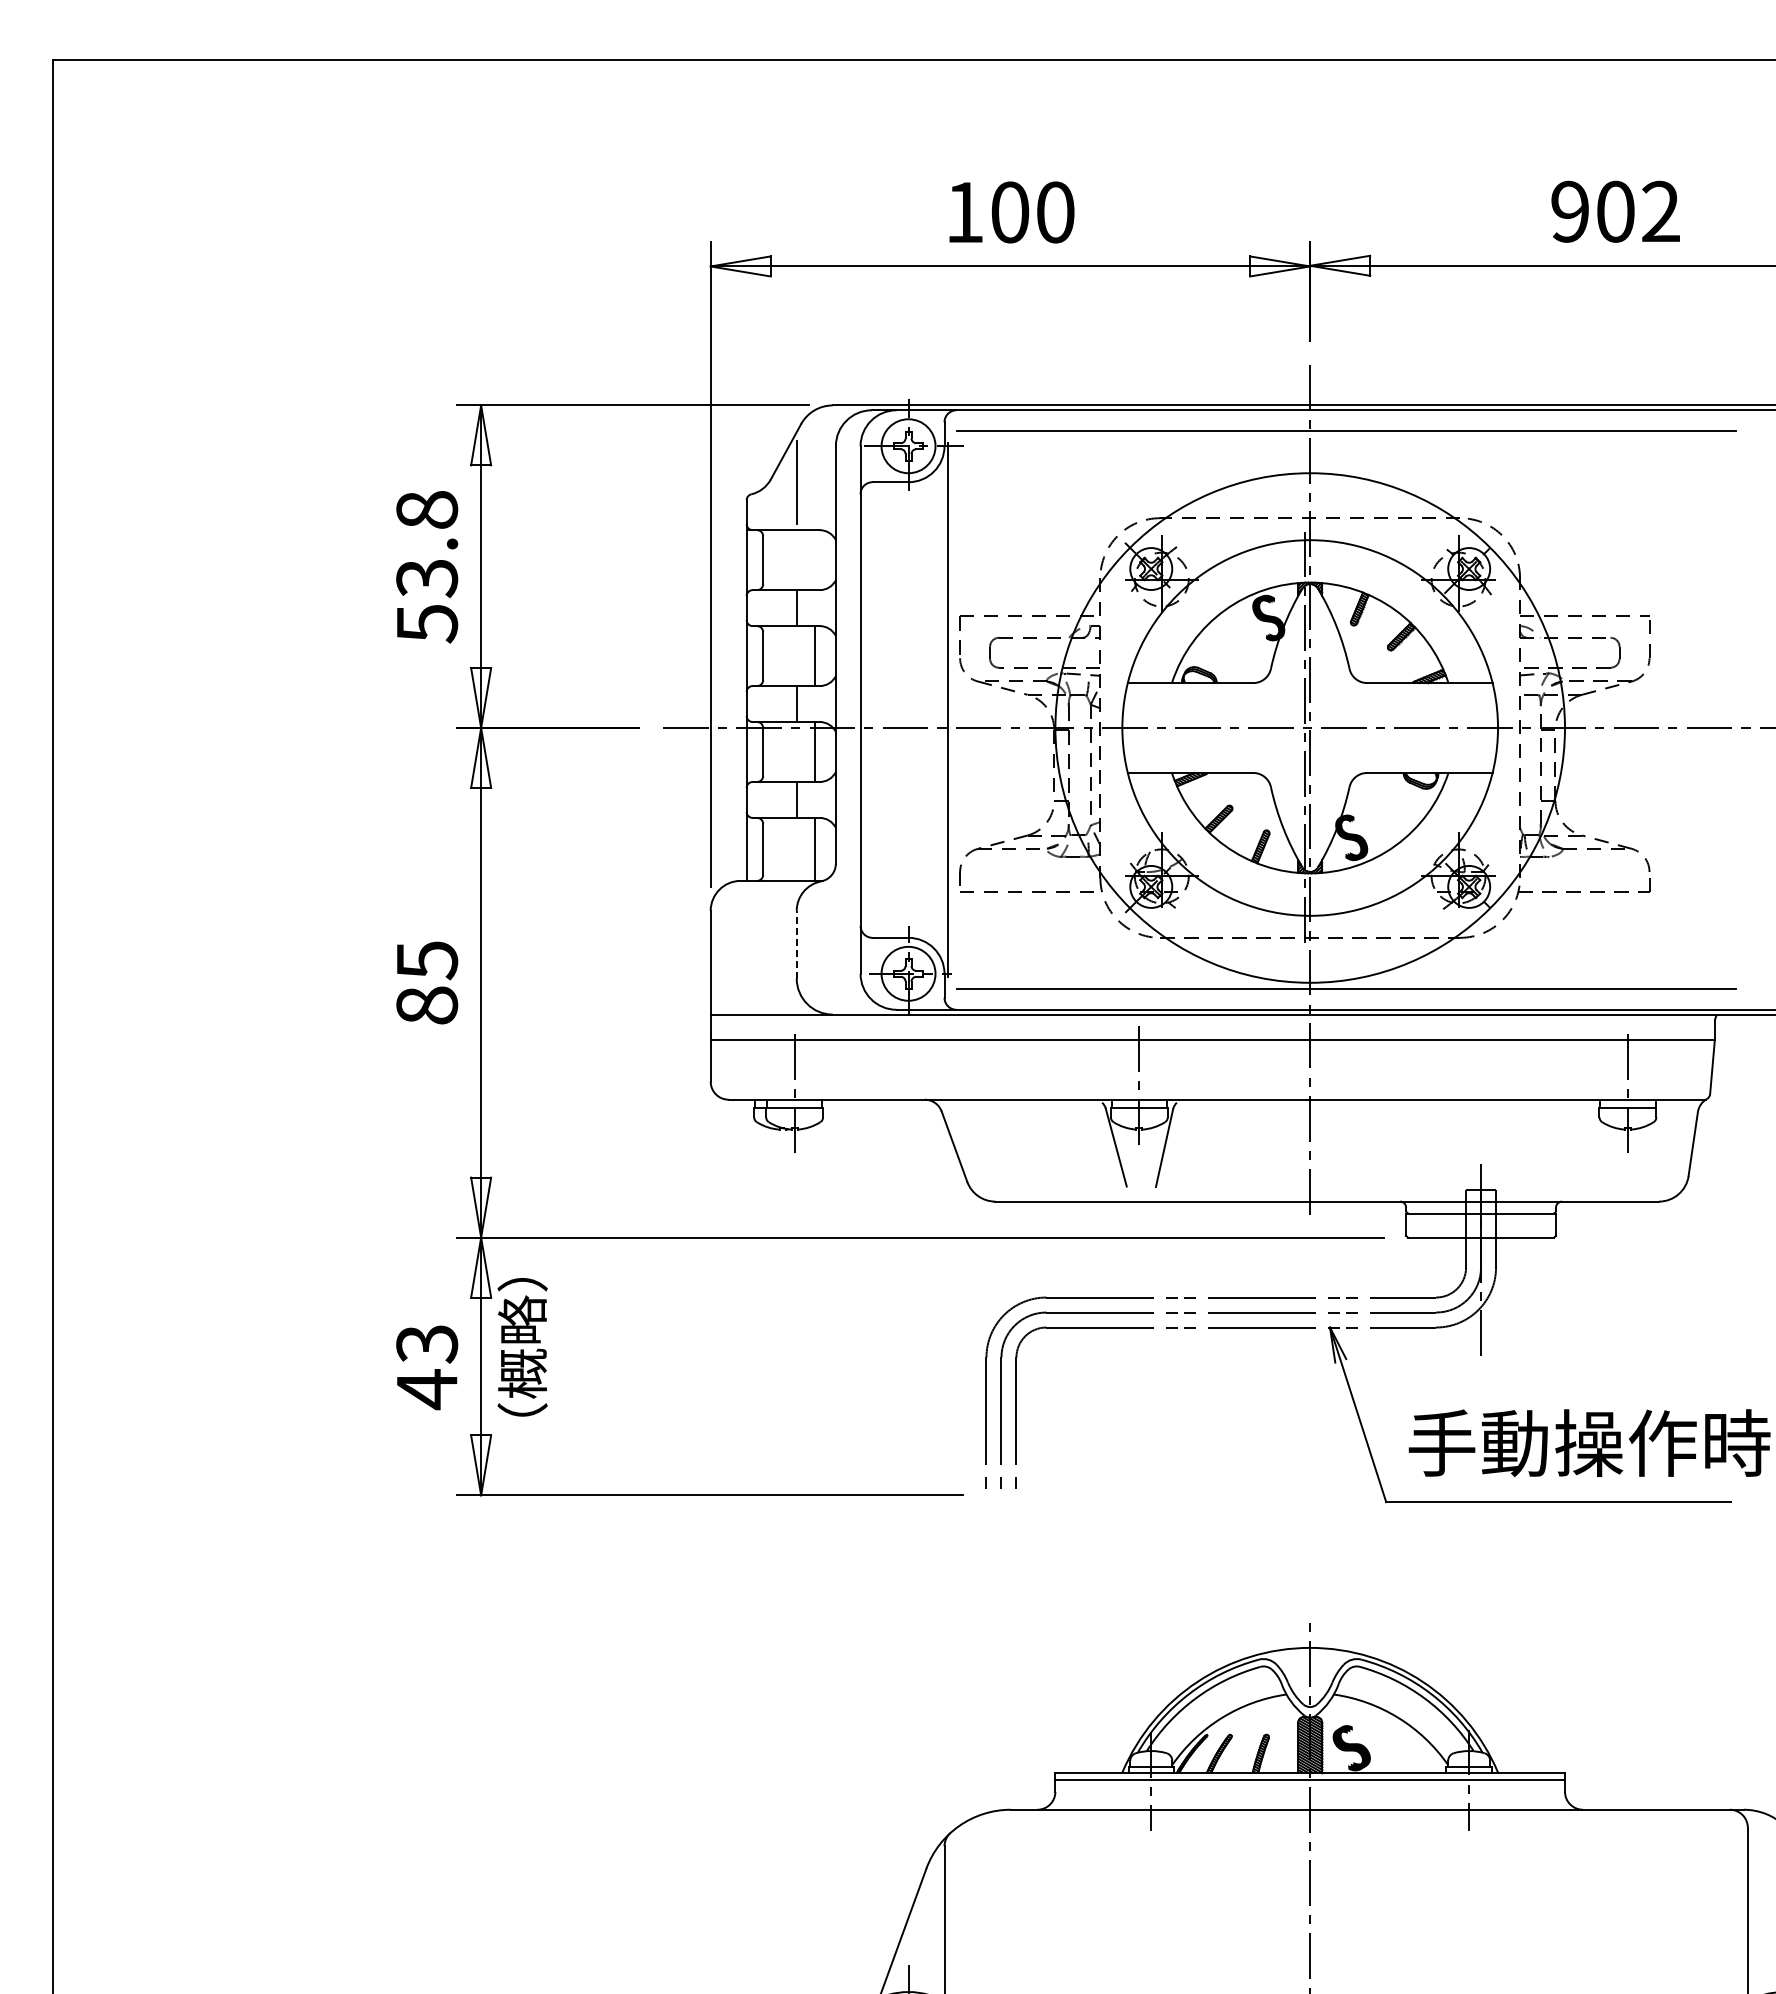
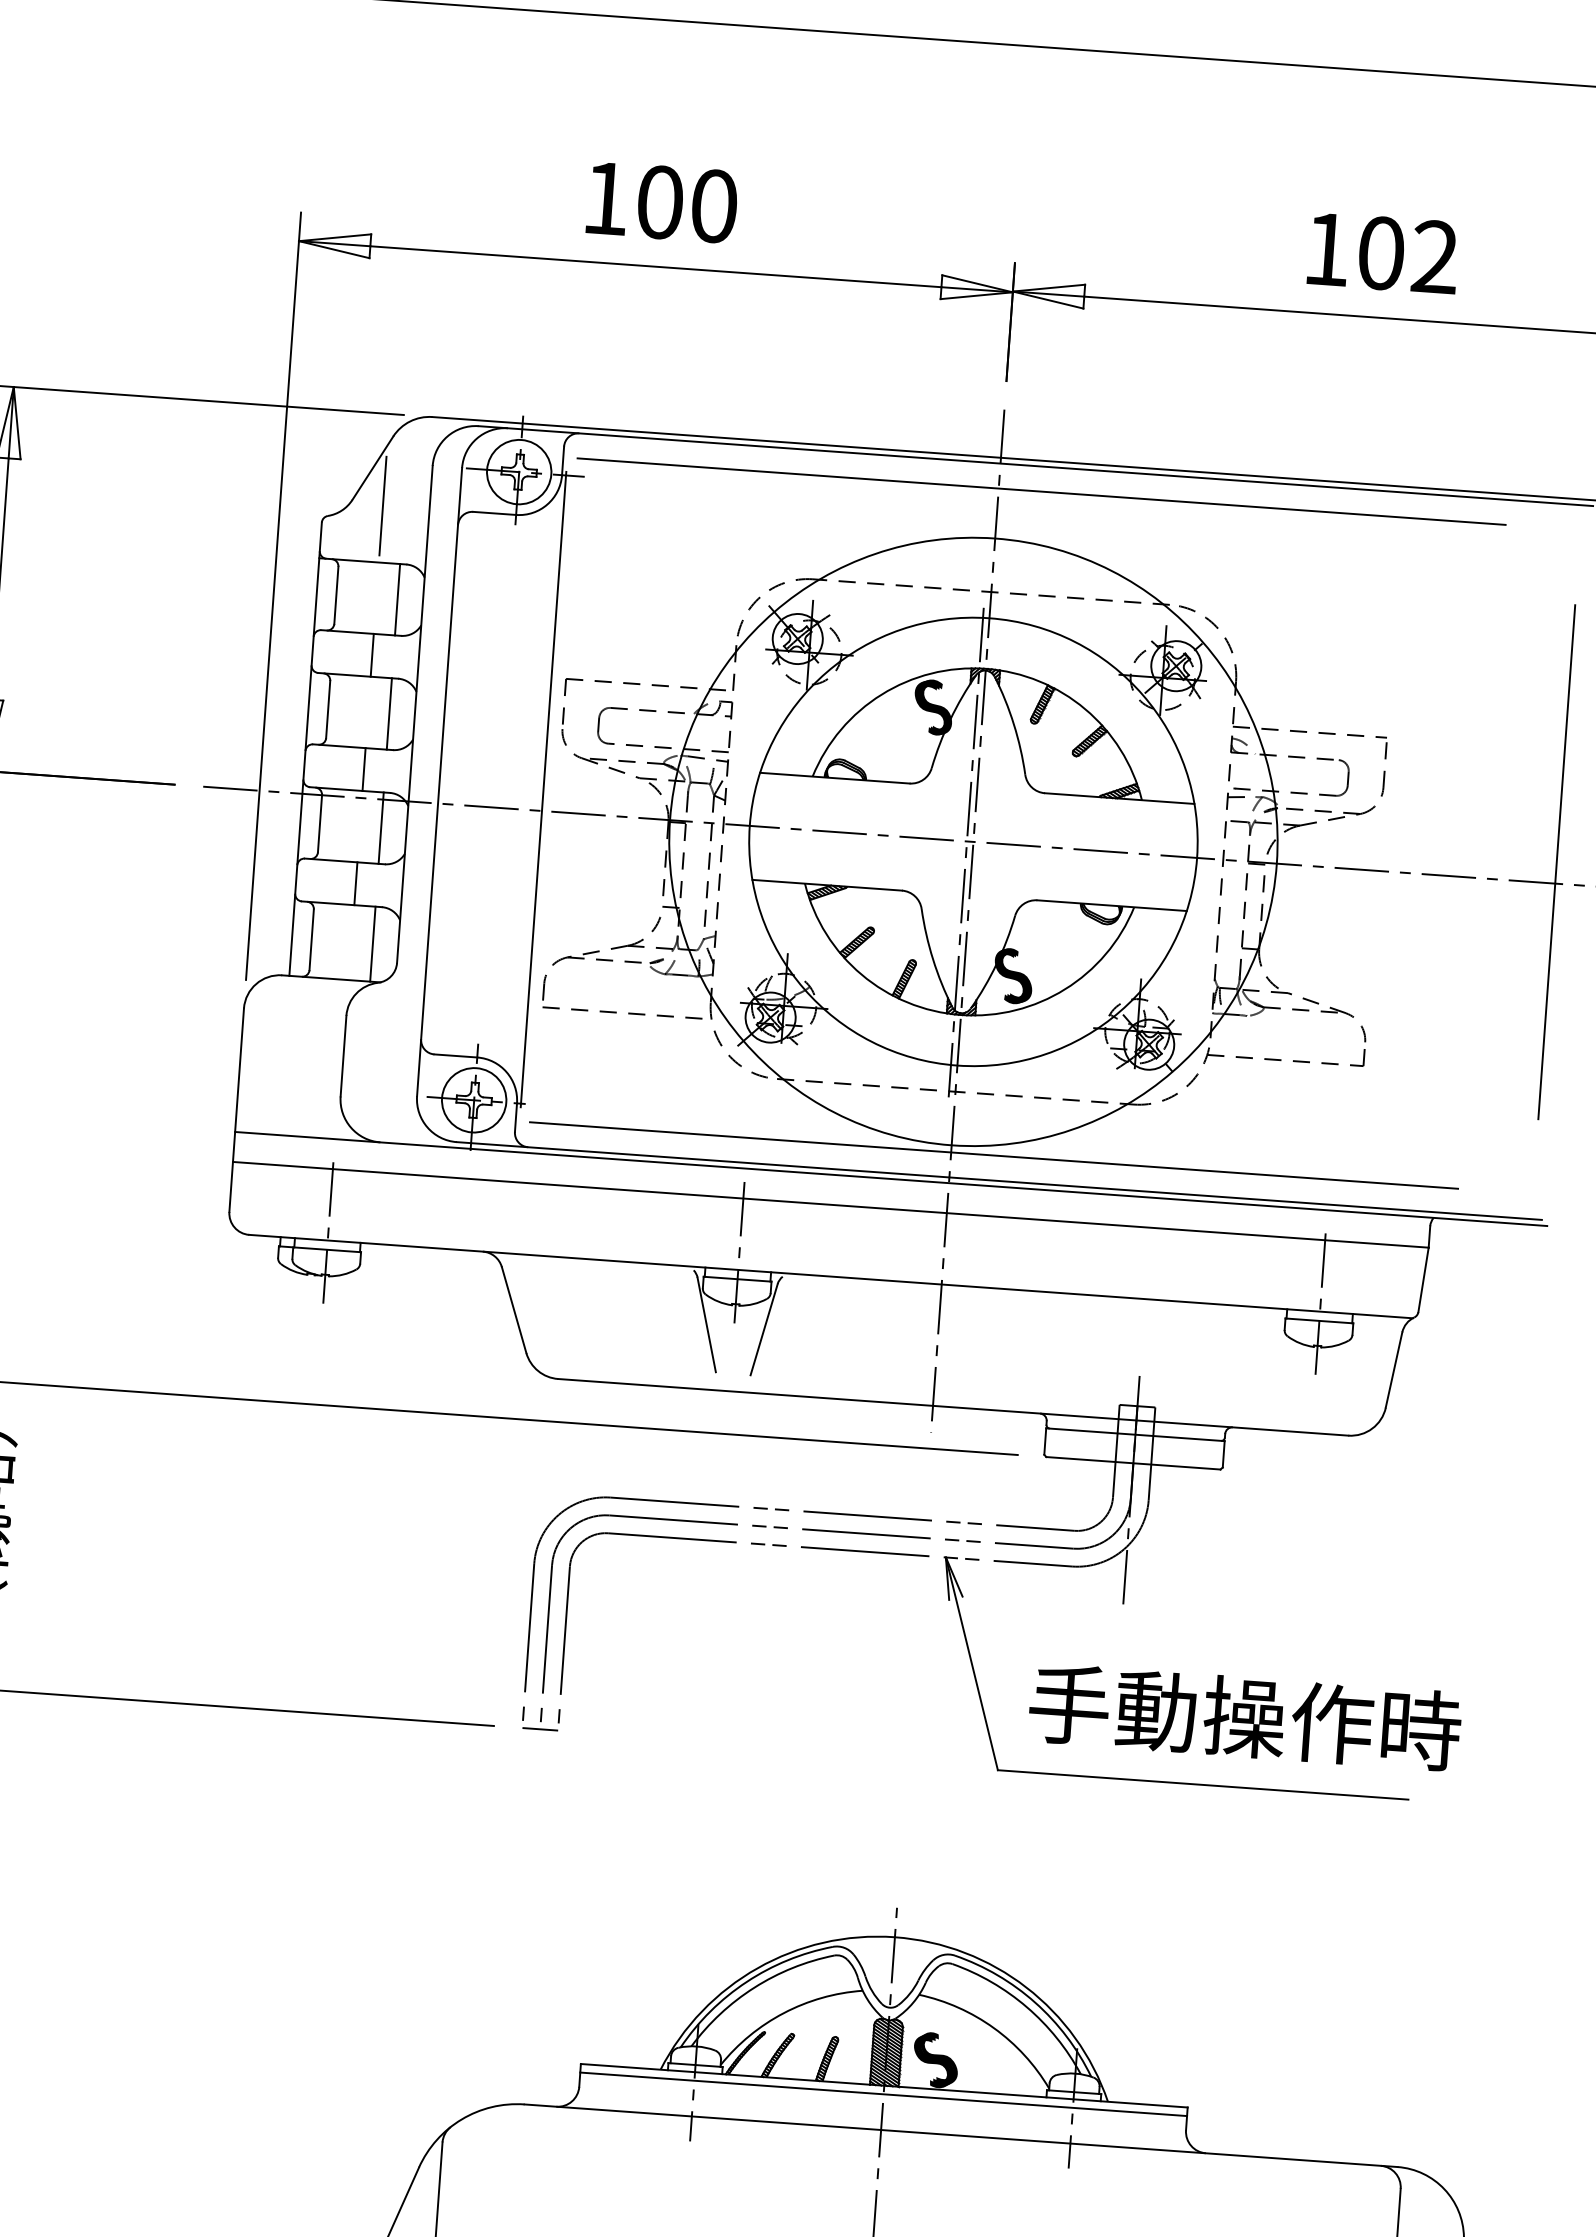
text: (1569, 211) -> (1326, 249), 902 -> 102
line: (814, 560) -> (397, 600), added
line: (796, 944) -> (343, 1055), dashed -> solid
line: (1001, 1495) -> (540, 1729), added

